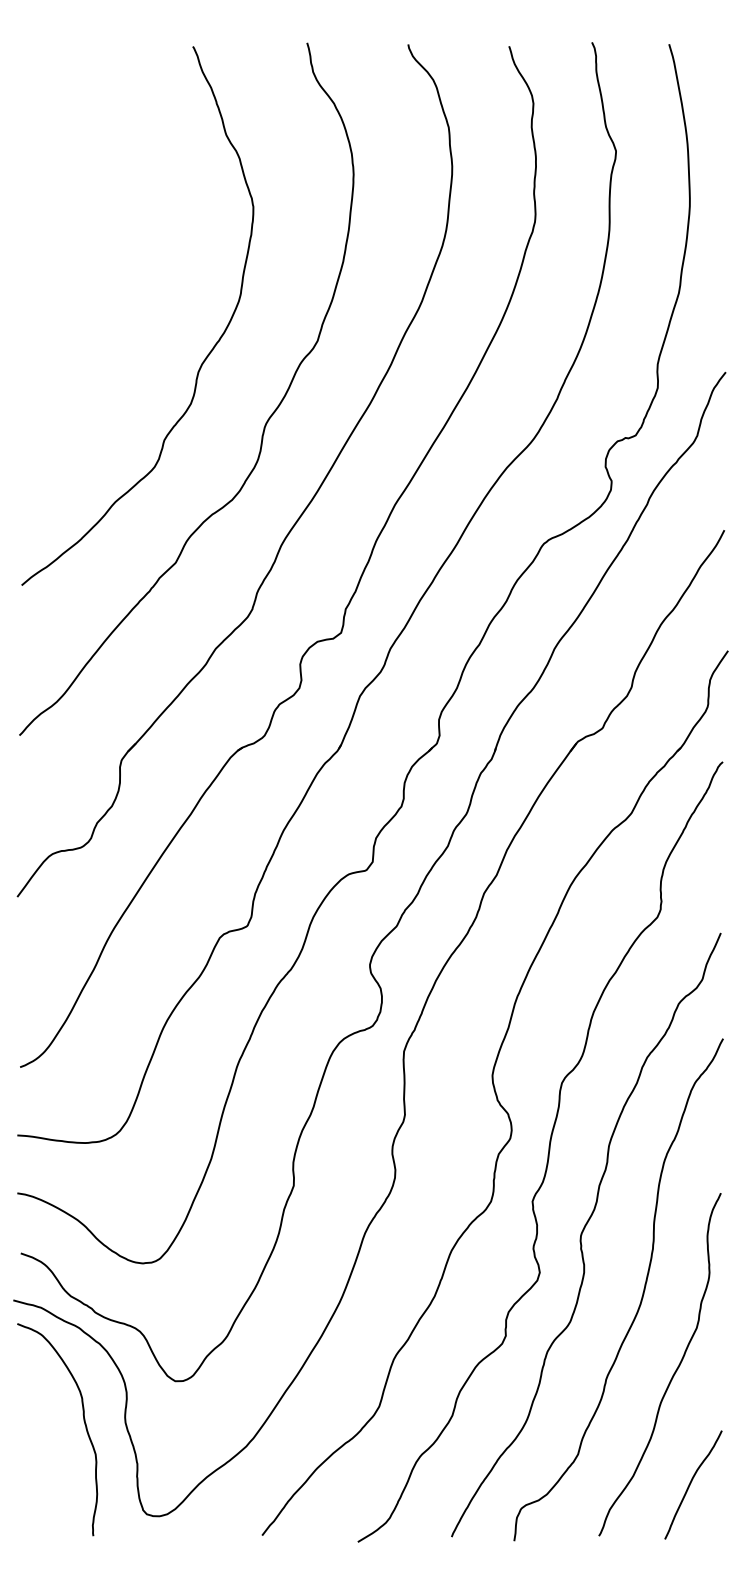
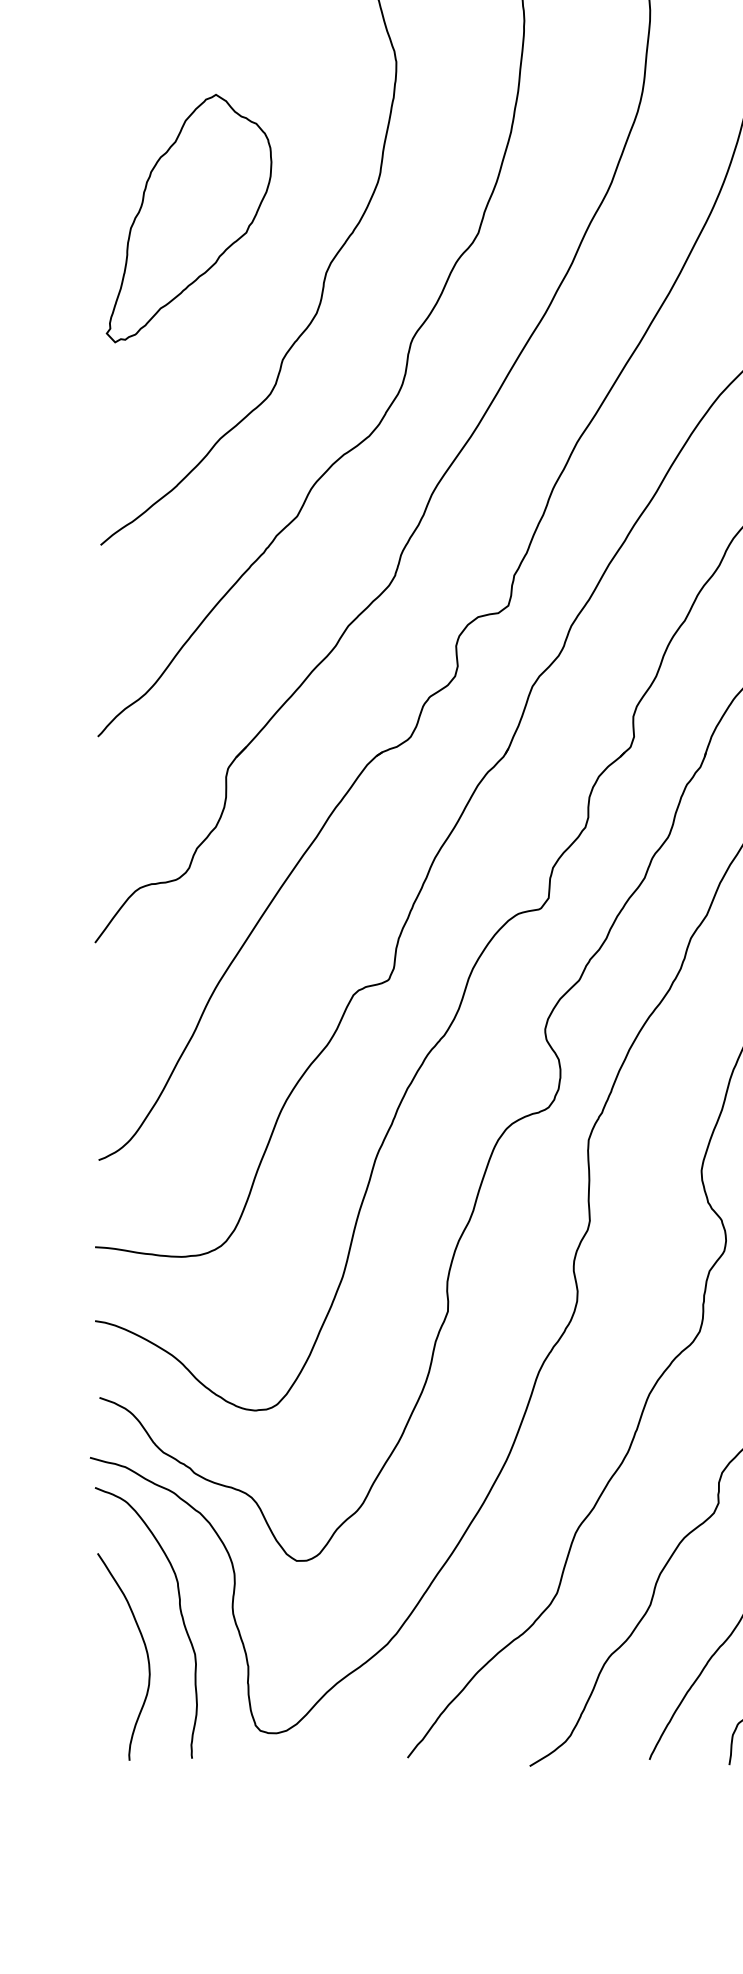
part: (90, 329) -> (188, 218), added
curve: (56, 1451) -> (145, 1650), added

